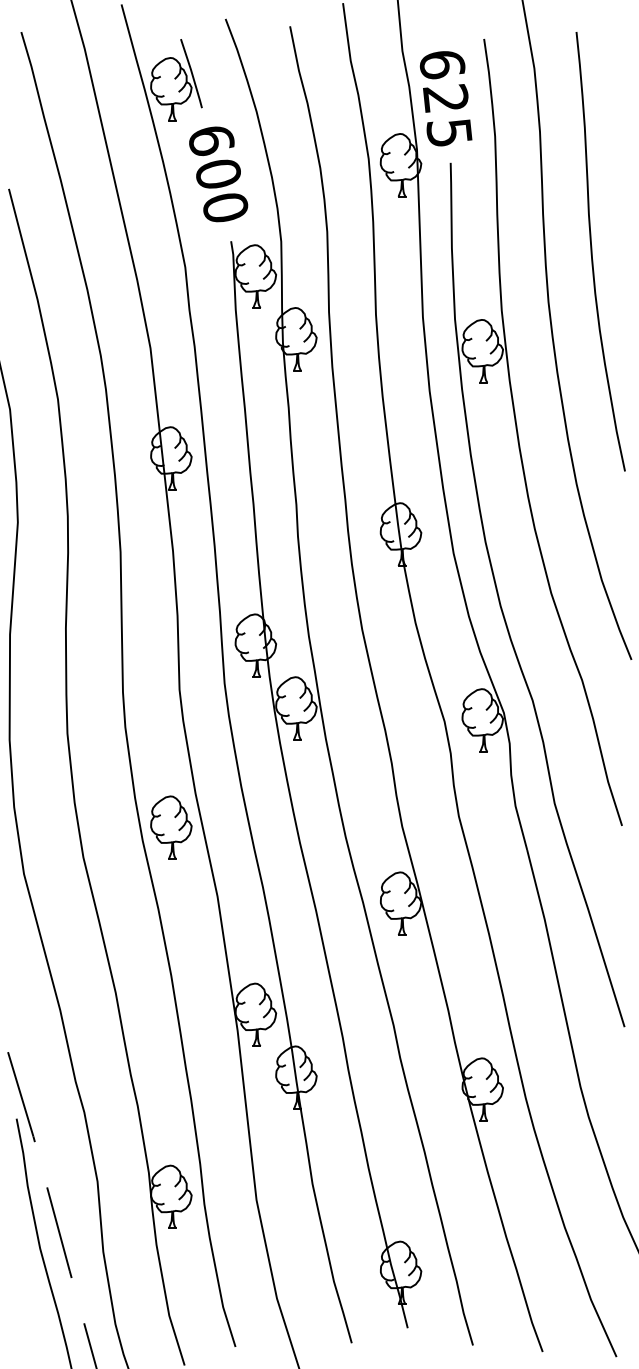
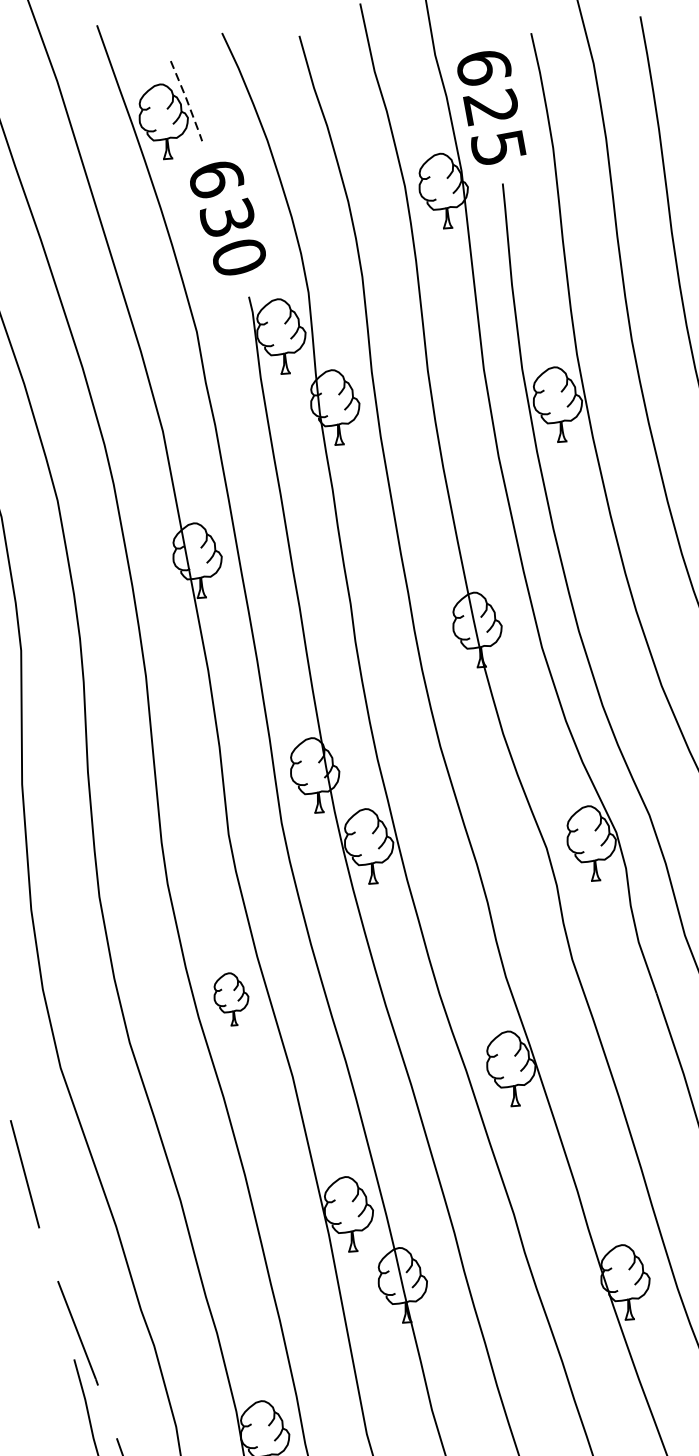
line: (192, 73) -> (187, 100), solid -> dashed
text: (217, 173) -> (226, 217), 600 -> 630
part: (171, 827) -> (231, 999), size x0.7

